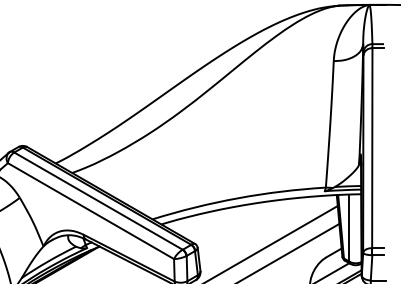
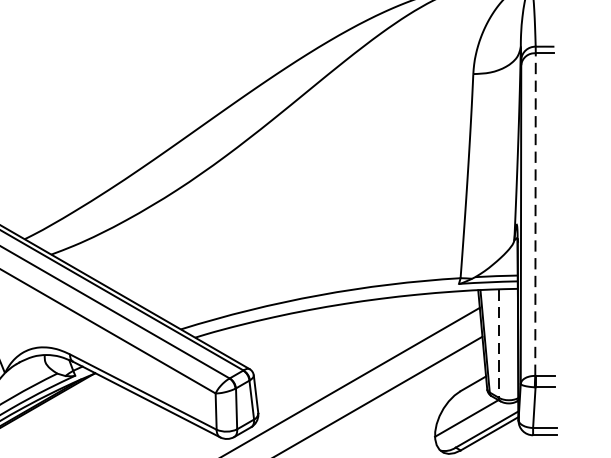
line: (372, 148) -> (535, 215), solid -> dashed
line: (349, 228) -> (498, 344), solid -> dashed

